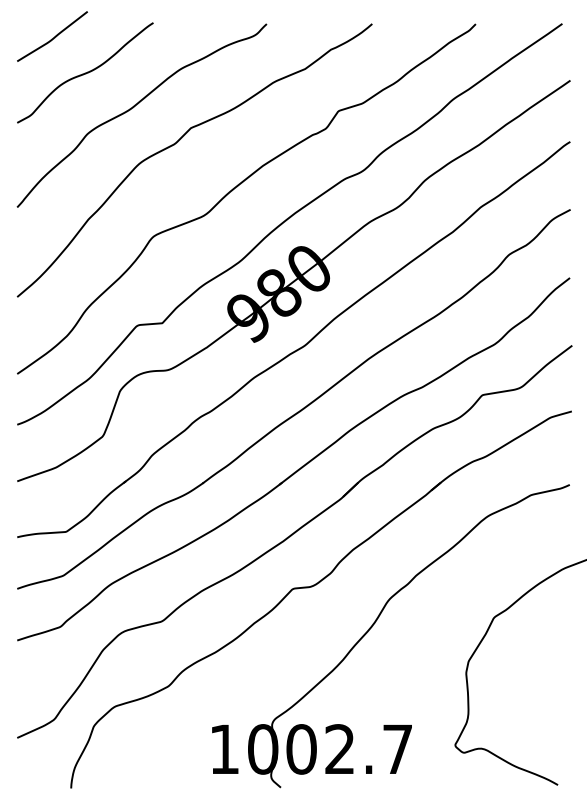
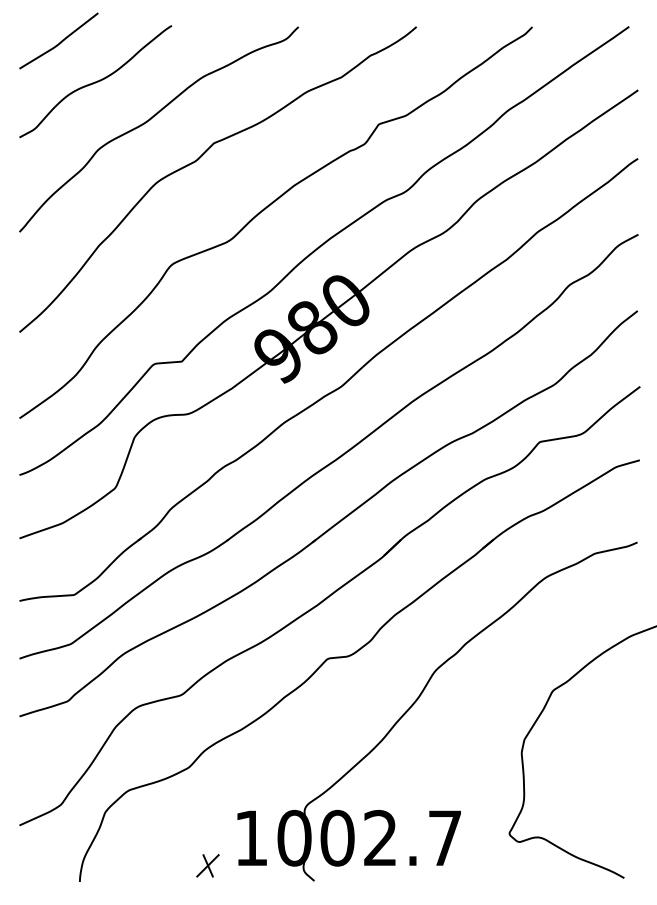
part: (185, 773) -> (207, 865), added

